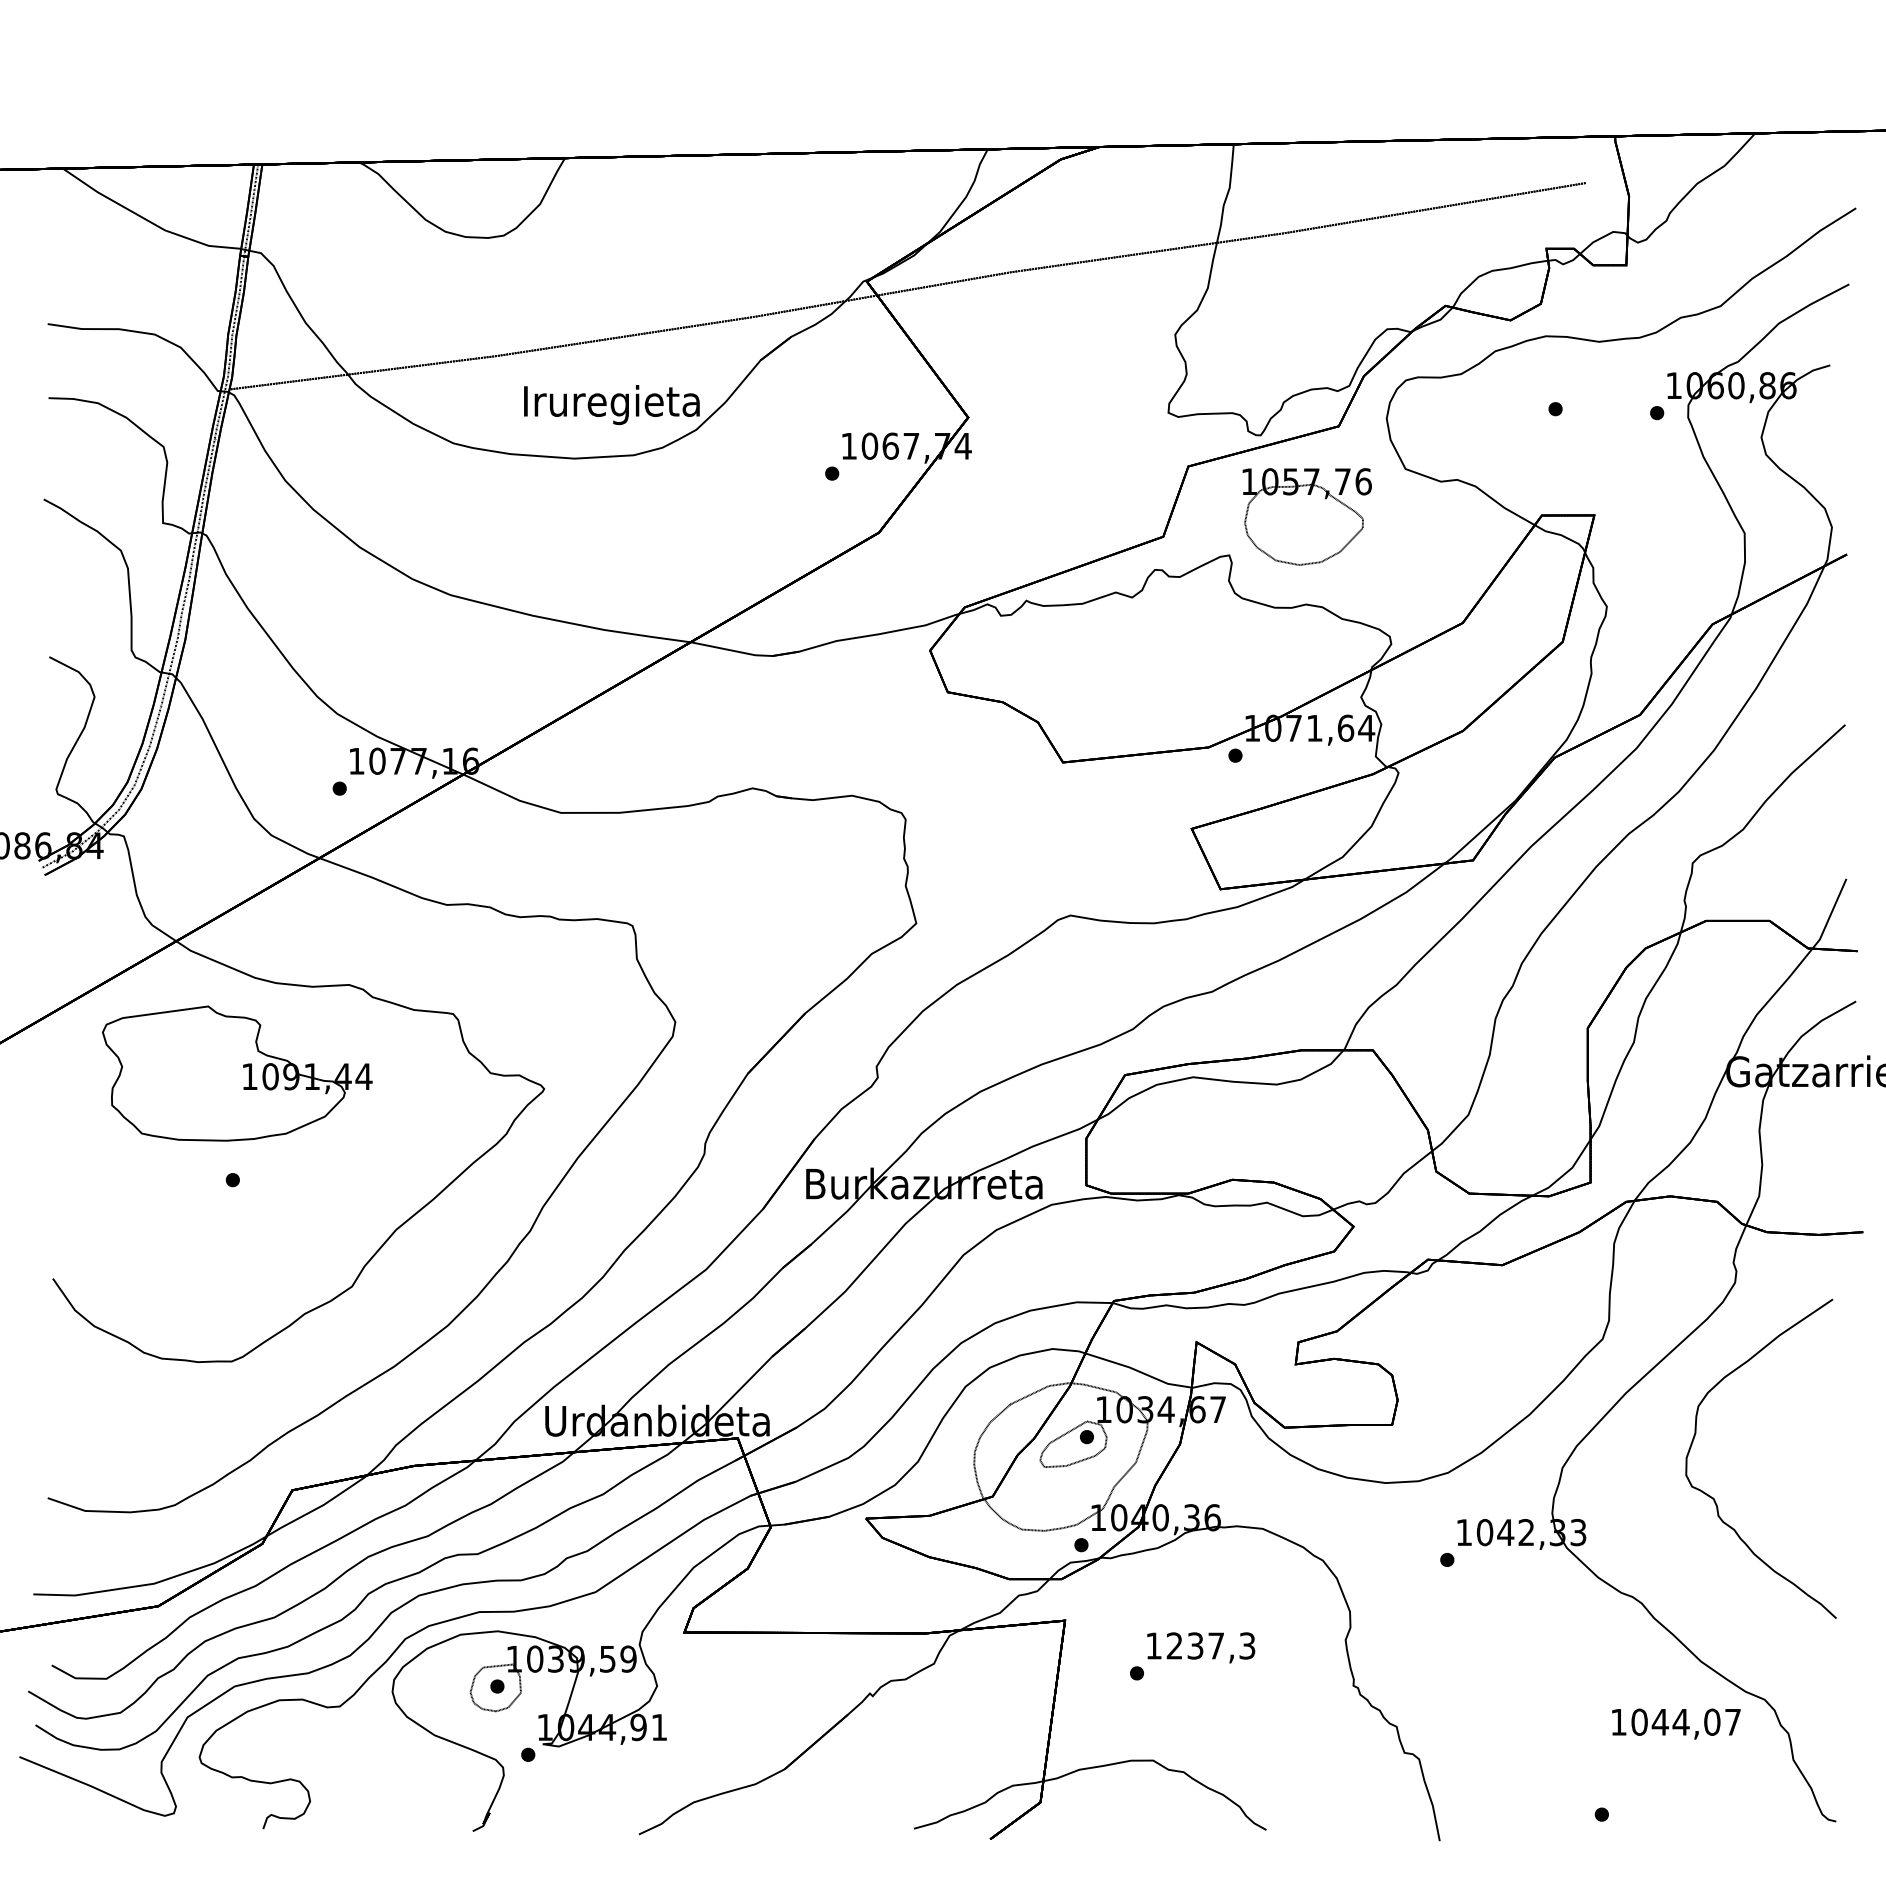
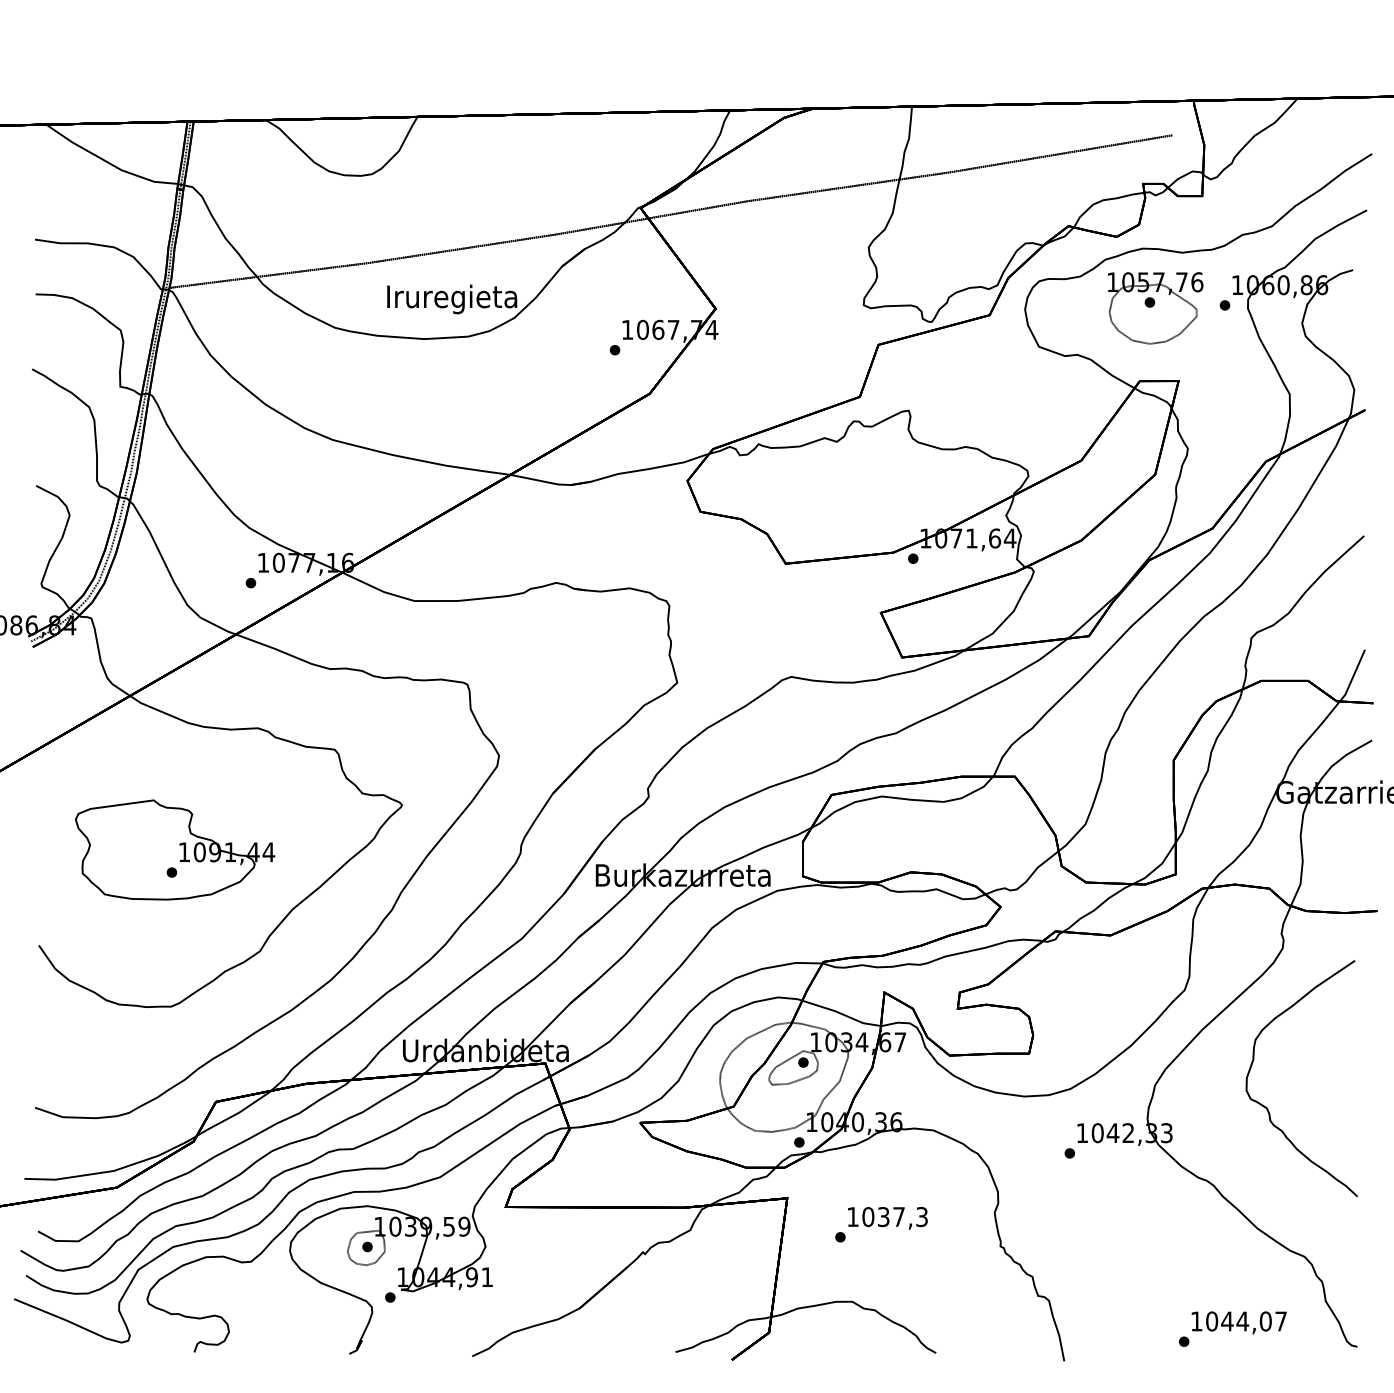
part: (1306, 516) -> (1155, 307), moved
part: (237, 1073) -> (175, 849), moved
text: (1174, 1645) -> (868, 1216), 1237,3 -> 1037,3
text: (1676, 1723) -> (1239, 1322), moved

